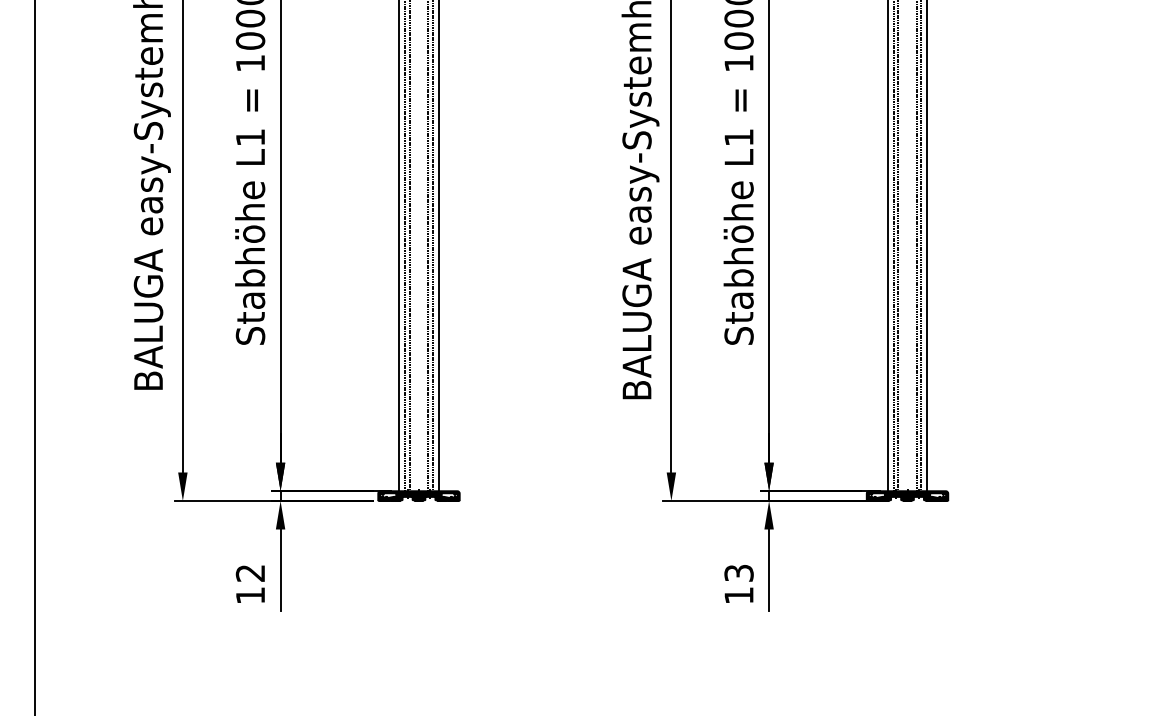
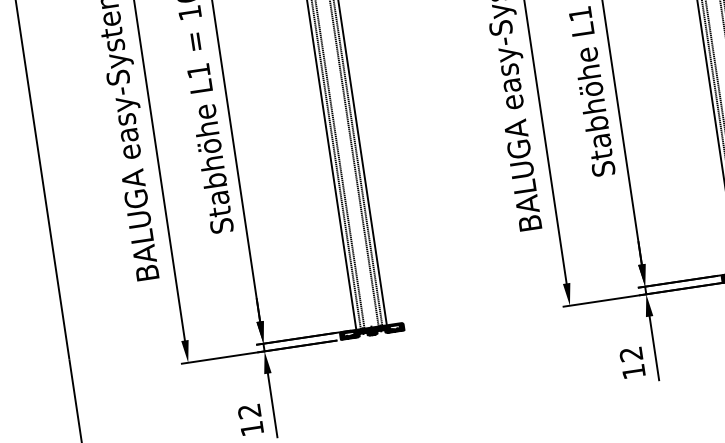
text: (738, 573) -> (630, 354), 13 -> 12

